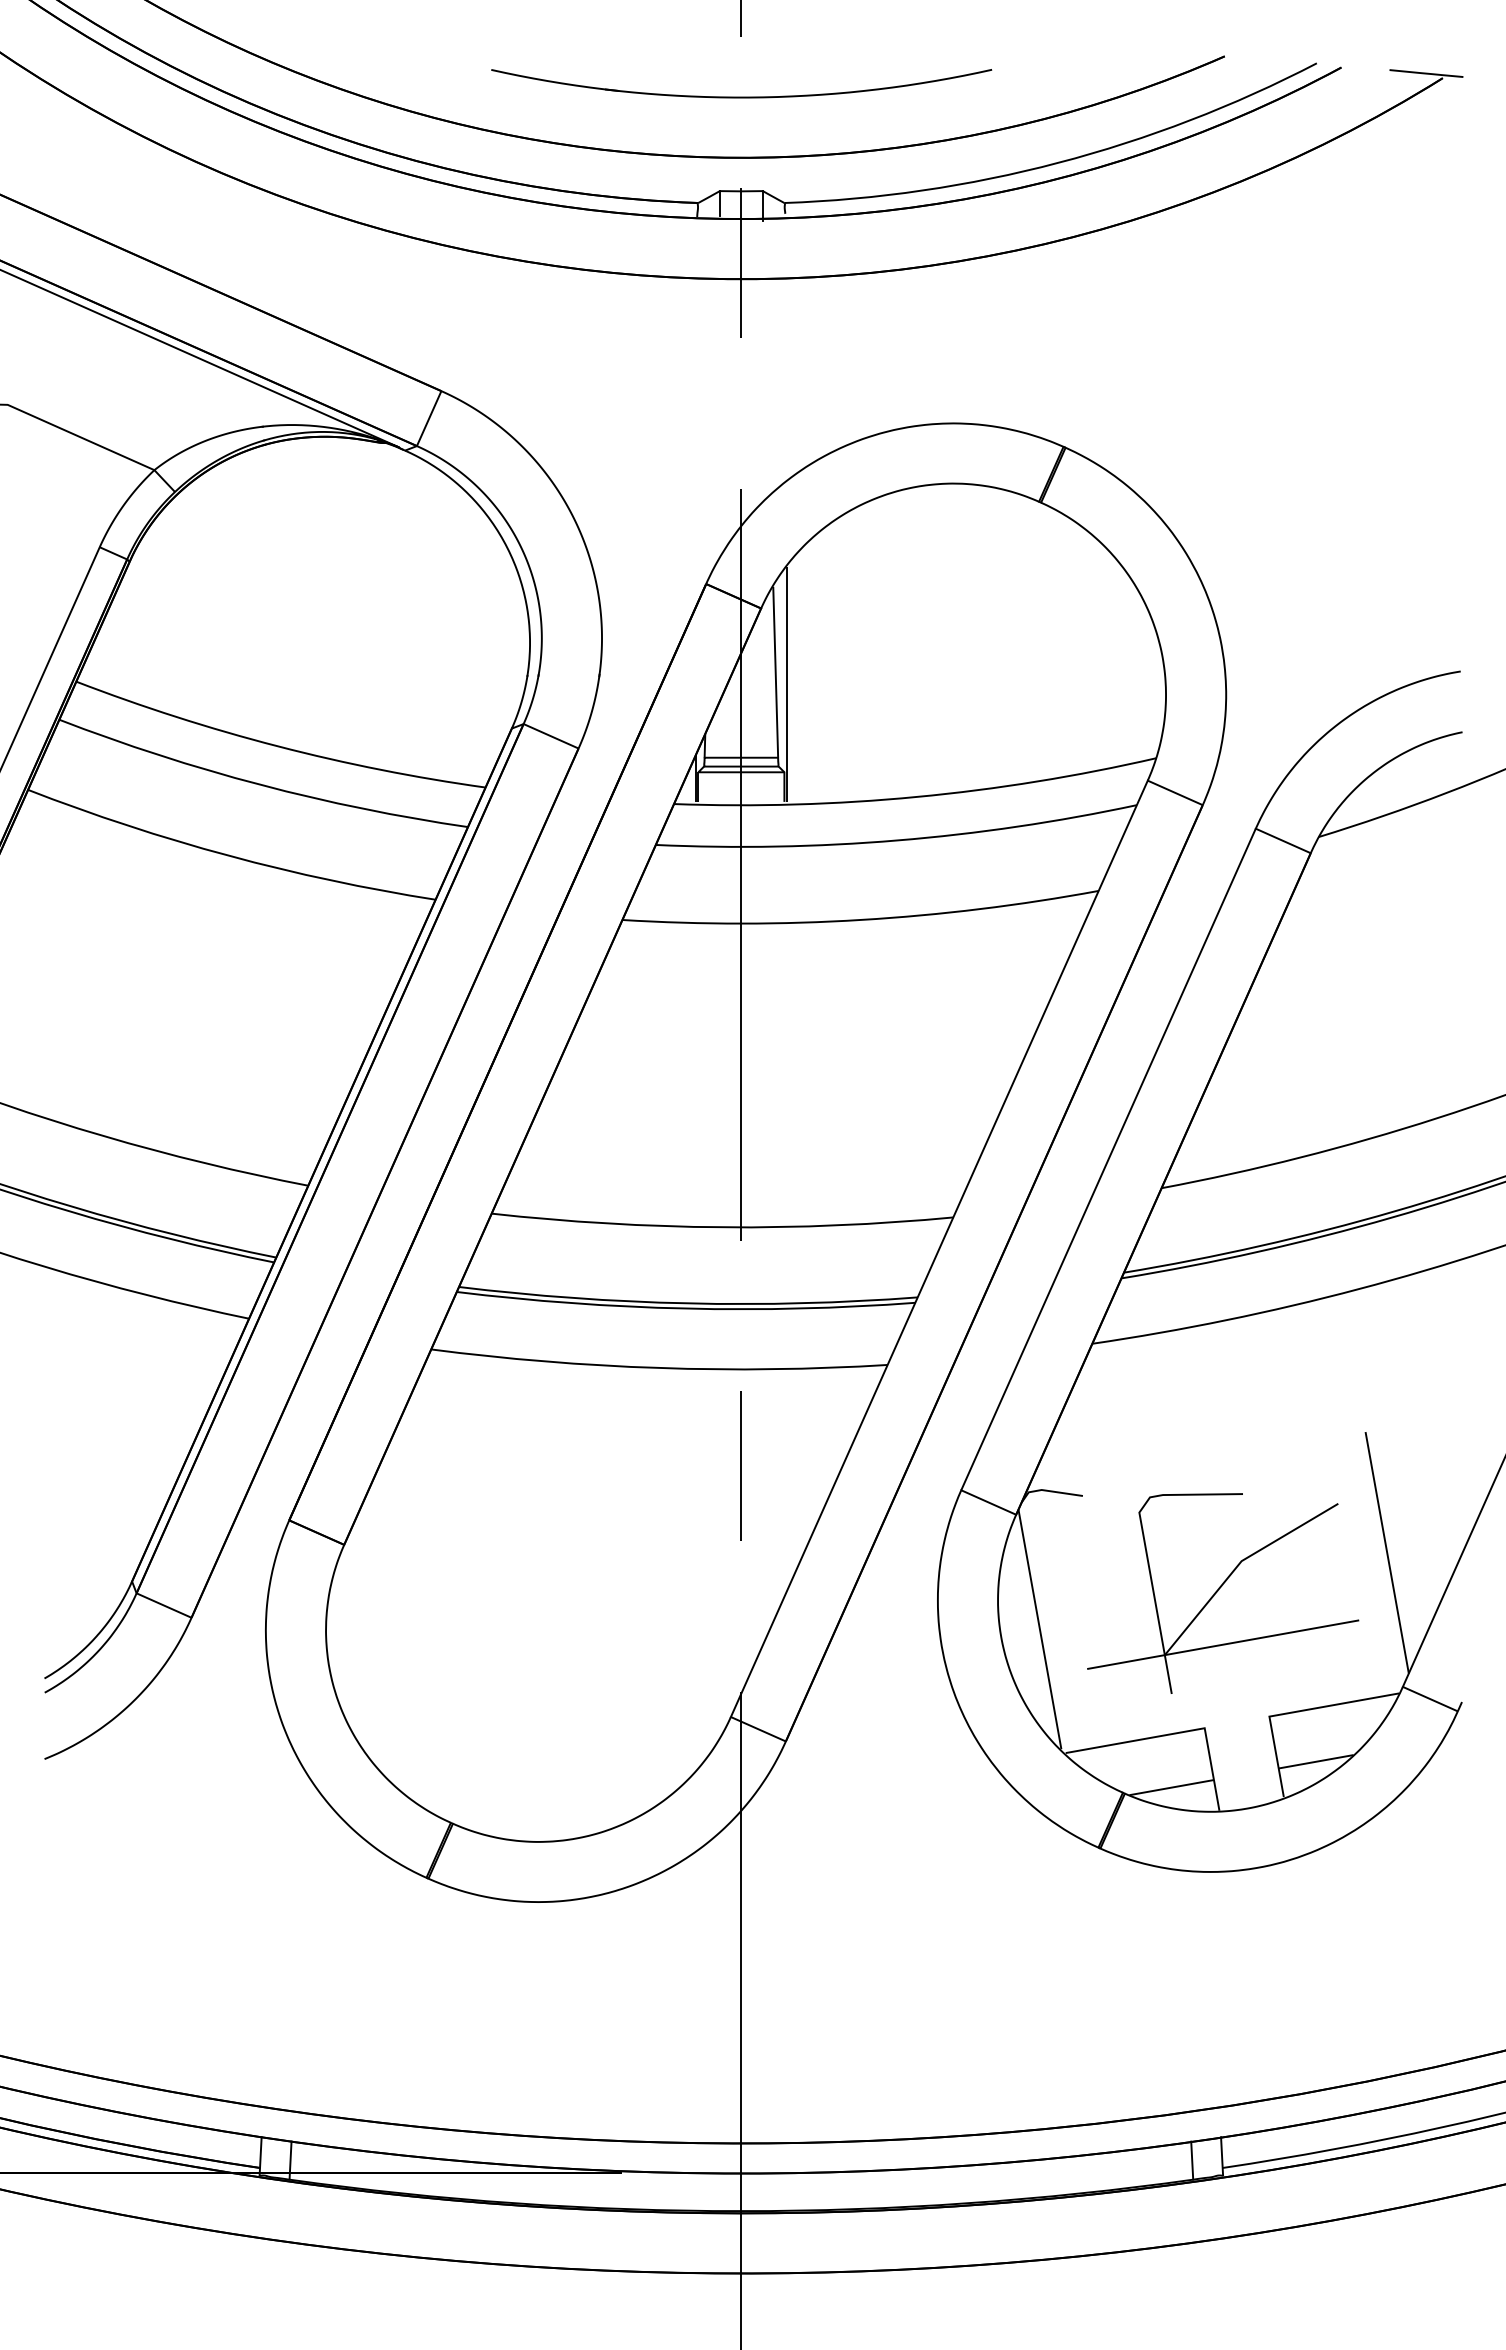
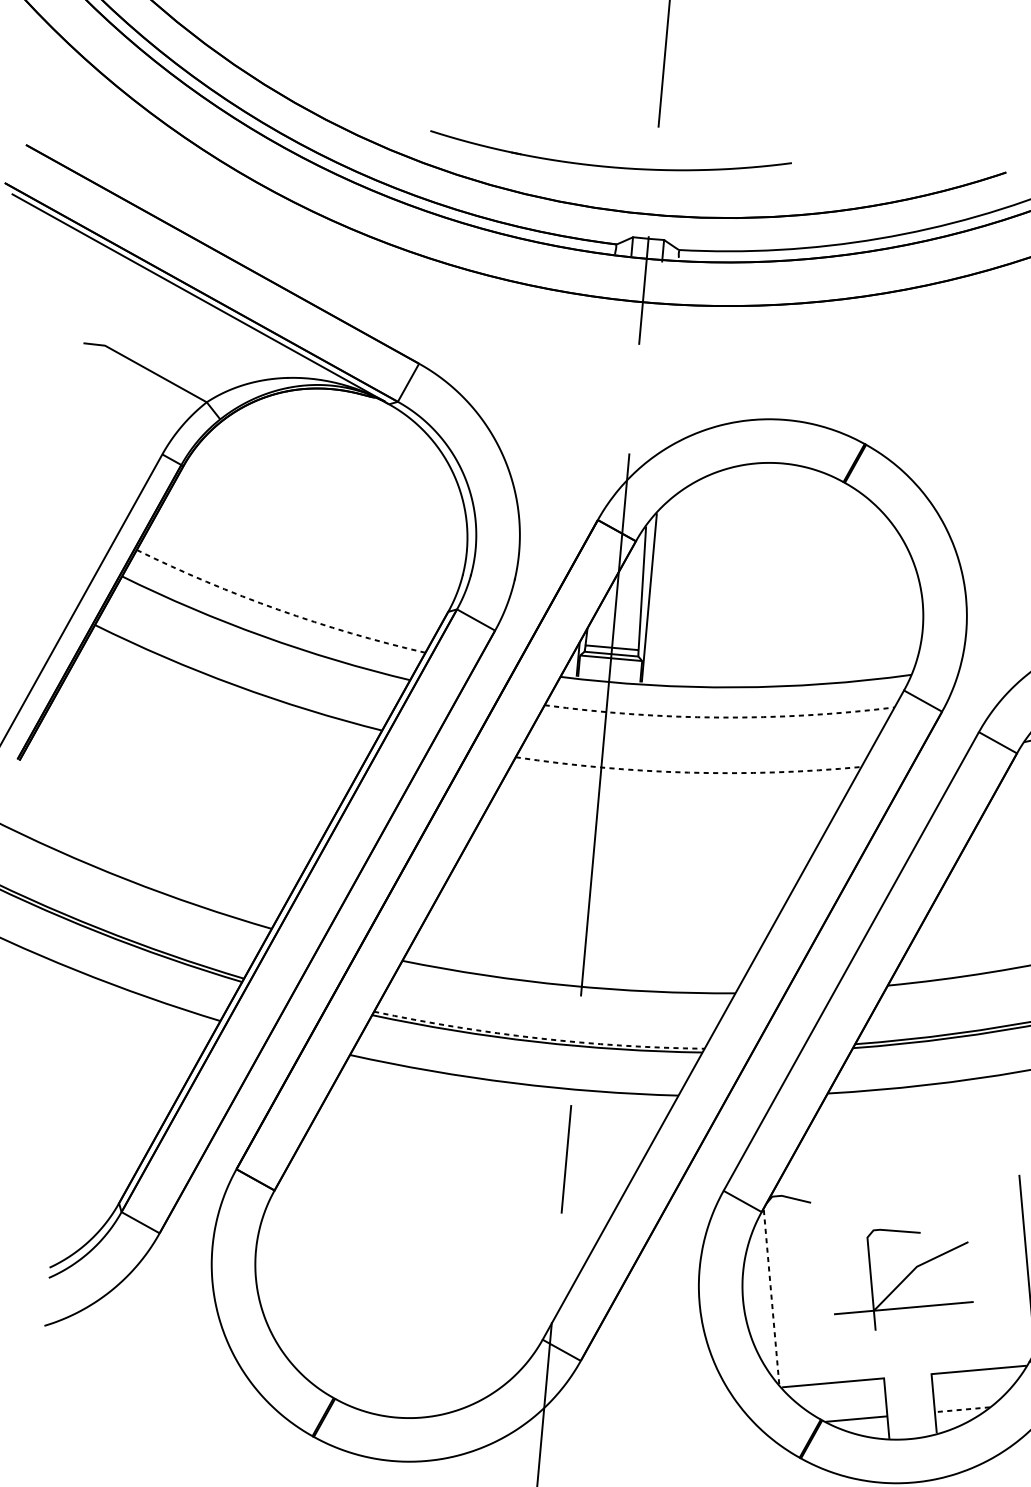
part: (741, 96) -> (609, 166), moved
line: (277, 746) -> (277, 609), solid -> dashed
line: (897, 840) -> (719, 717), solid -> dashed
line: (861, 919) -> (688, 772), solid -> dashed
line: (688, 1303) -> (538, 1038), solid -> dashed
part: (1223, 1593) -> (906, 1282), size x0.7
line: (1039, 1629) -> (771, 1296), solid -> dashed
line: (1315, 1761) -> (961, 1409), solid -> dashed

